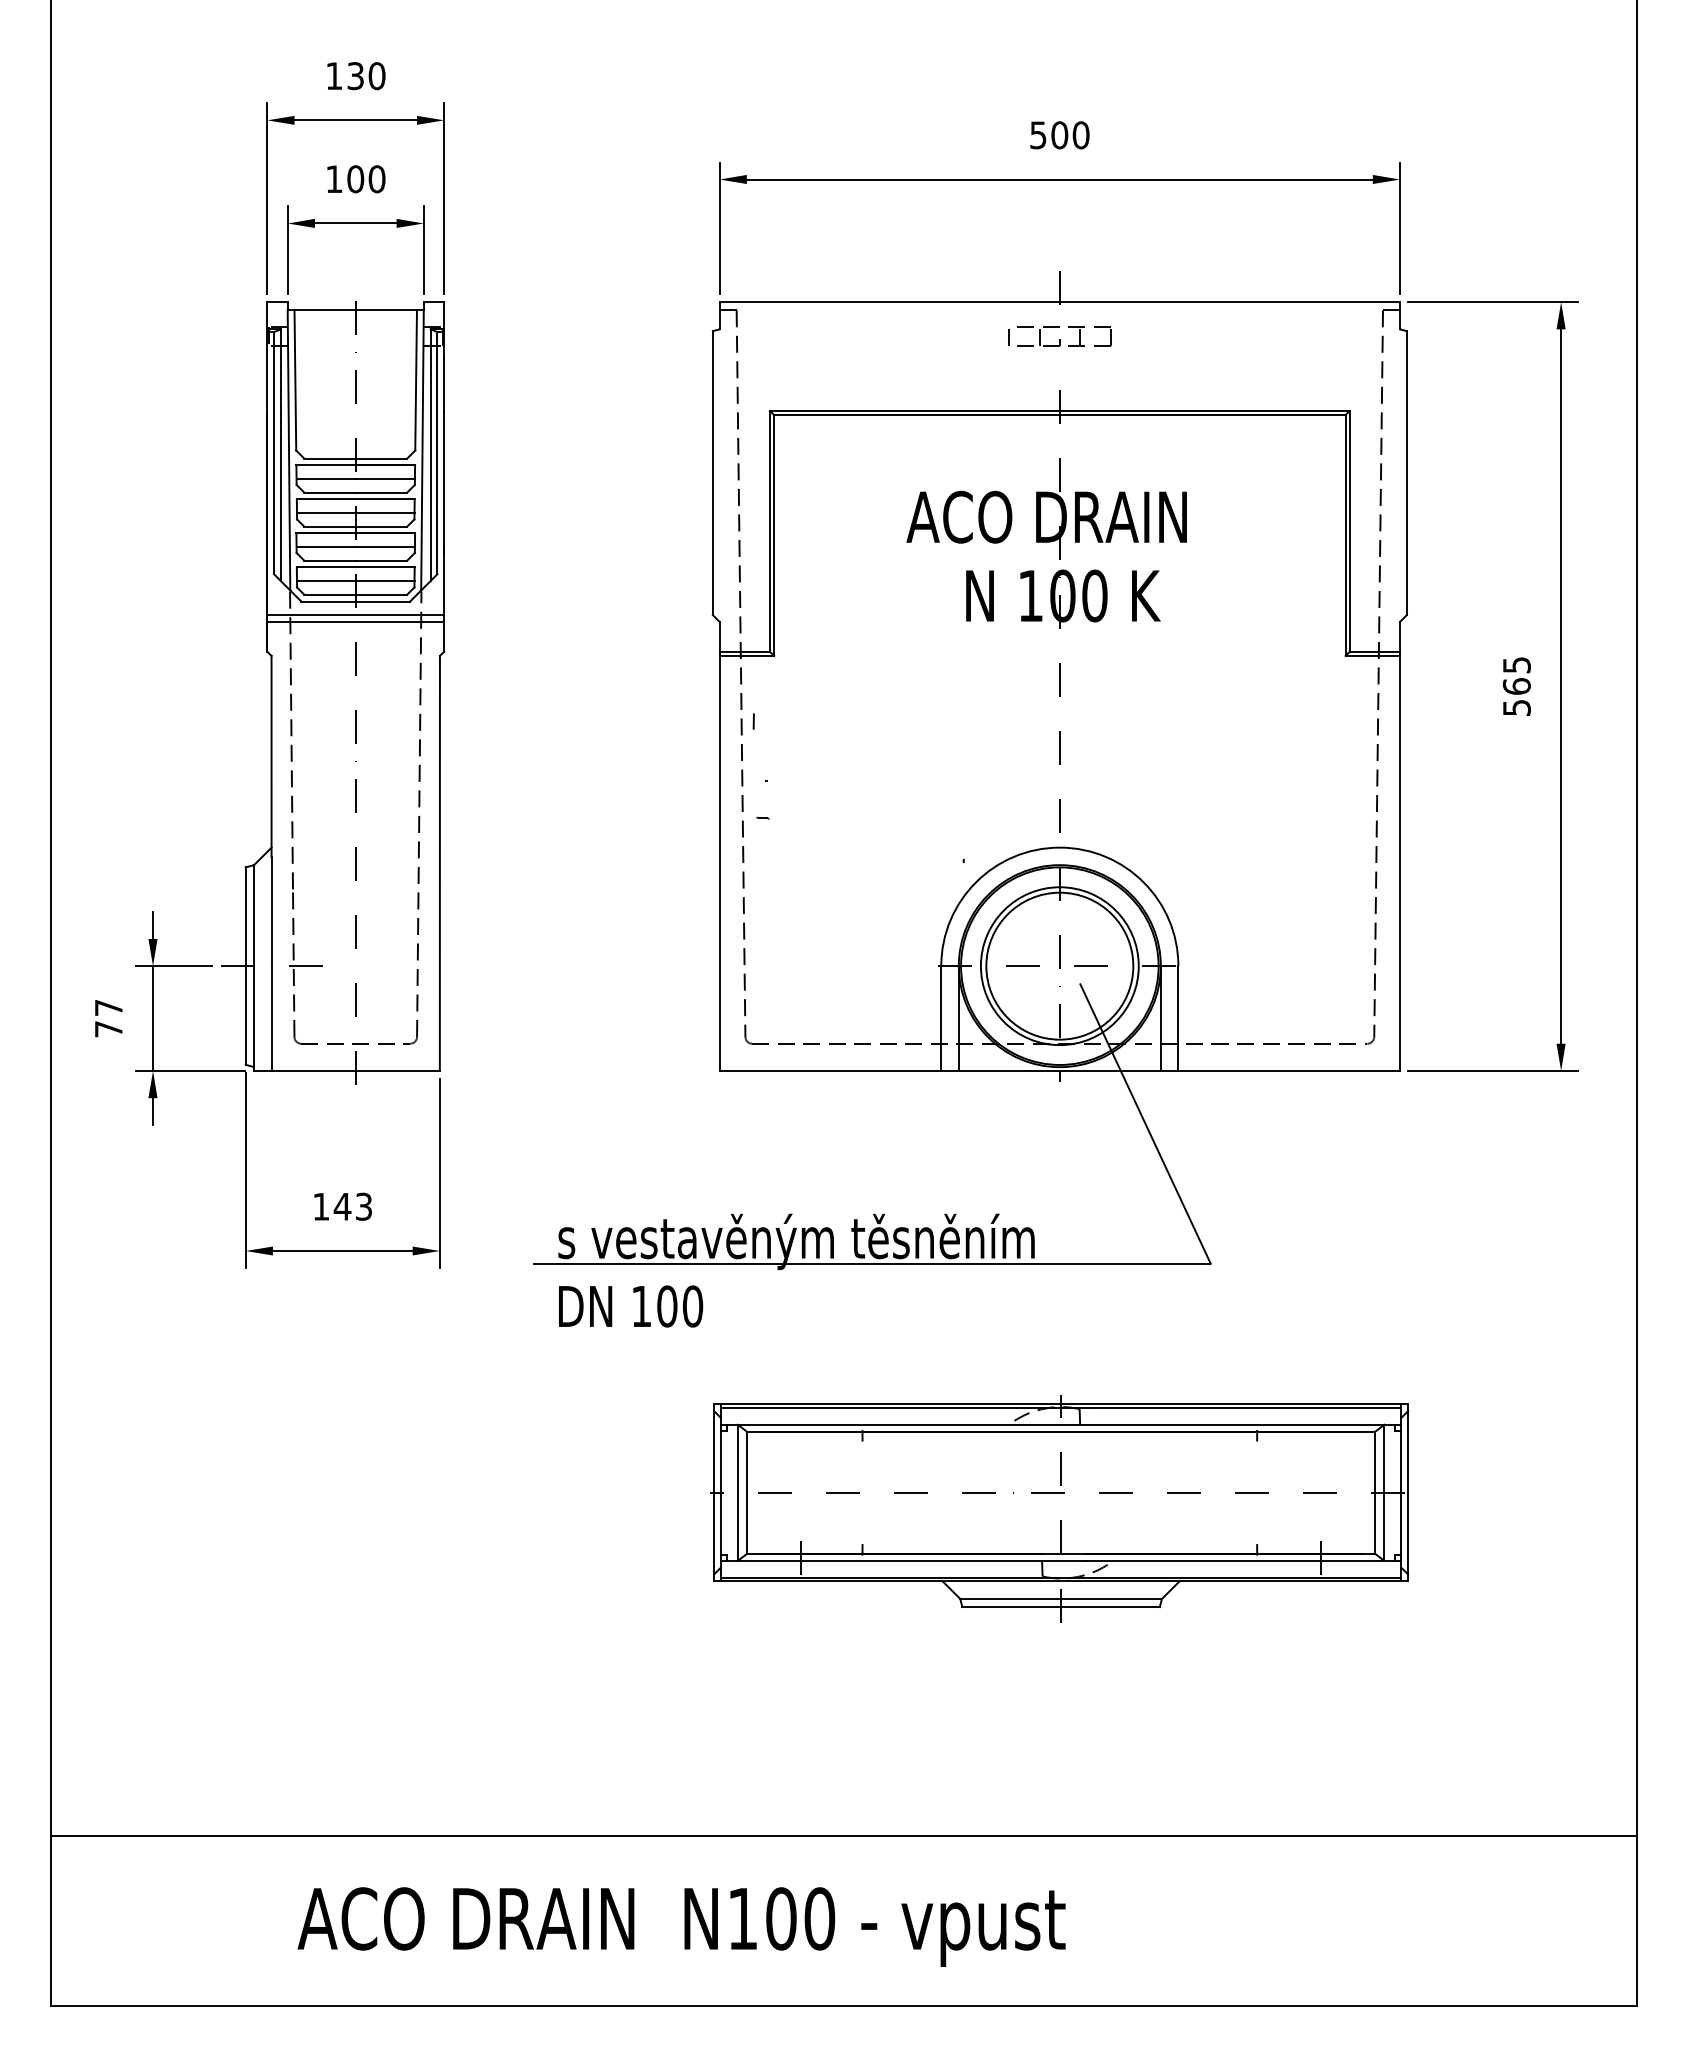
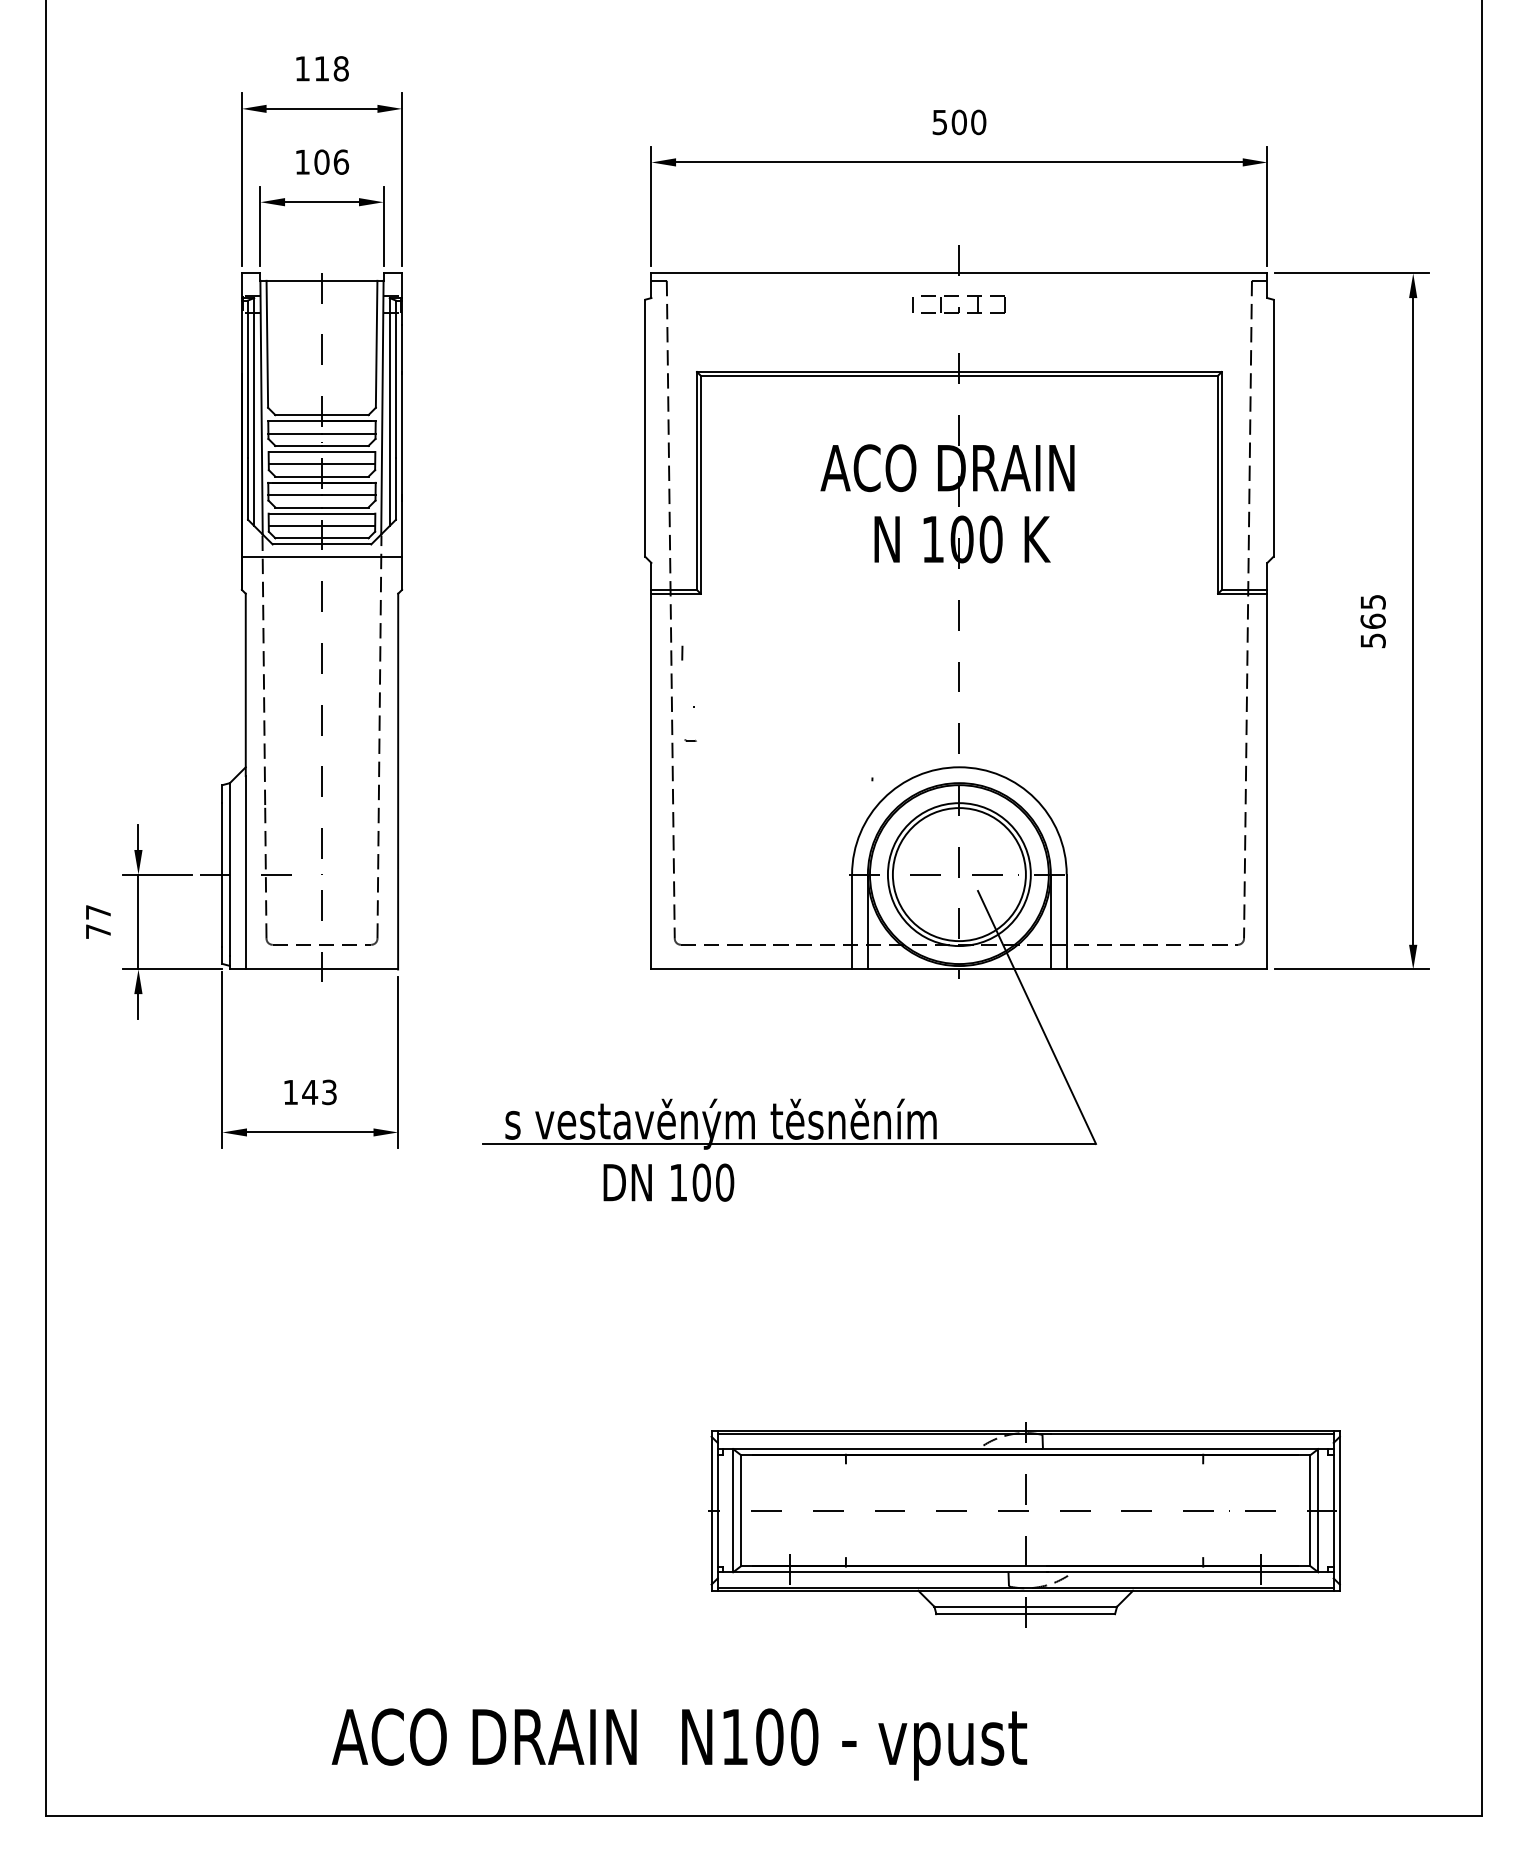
text: (366, 76) -> (331, 69), 130 -> 118
text: (376, 179) -> (340, 162), 100 -> 106
line: (355, 621) -> (321, 562), removed
text: (631, 1306) -> (669, 1182), moved
part: (1059, 1508) -> (1024, 1524), moved
line: (843, 1835) -> (763, 1661), removed
text: (681, 1926) -> (679, 1743), moved

